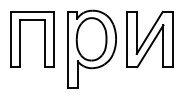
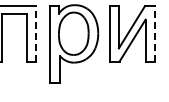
line: (54, 39) -> (36, 33), solid -> dashed
line: (172, 39) -> (154, 33), solid -> dashed

